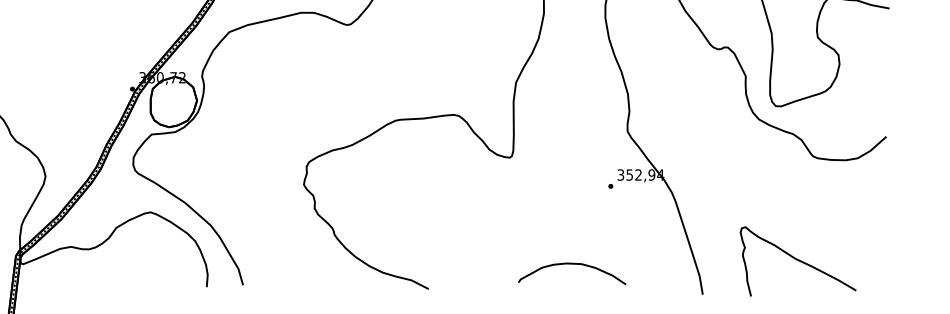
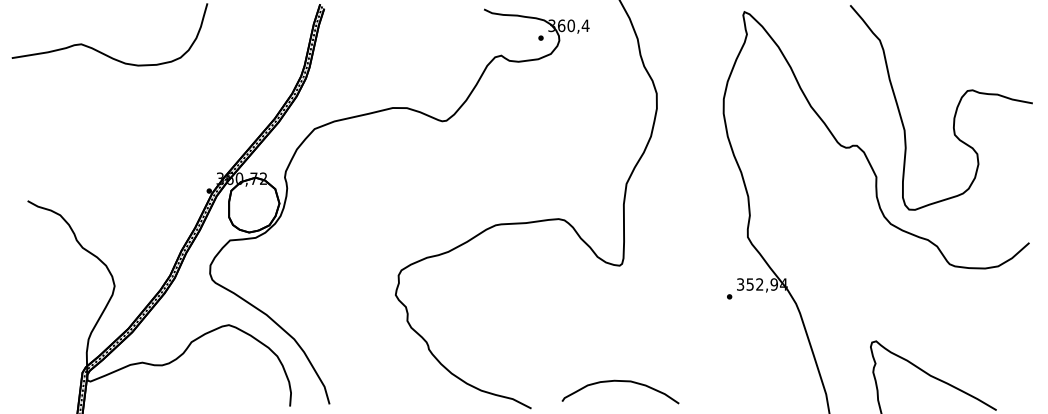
curve: (575, 265) -> (624, 382), moved

